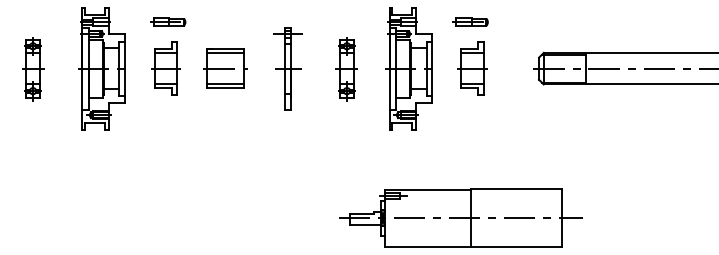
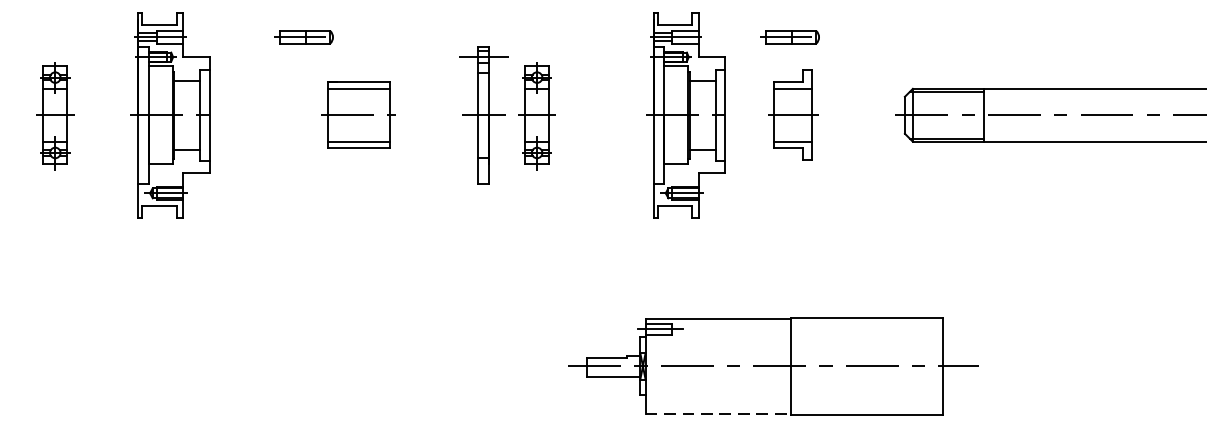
part: (168, 21) -> (304, 36), moved
part: (165, 68) -> (277, 114), removed
part: (225, 68) -> (358, 114), moved
part: (346, 69) -> (536, 116), moved
line: (428, 246) -> (719, 413), solid -> dashed

